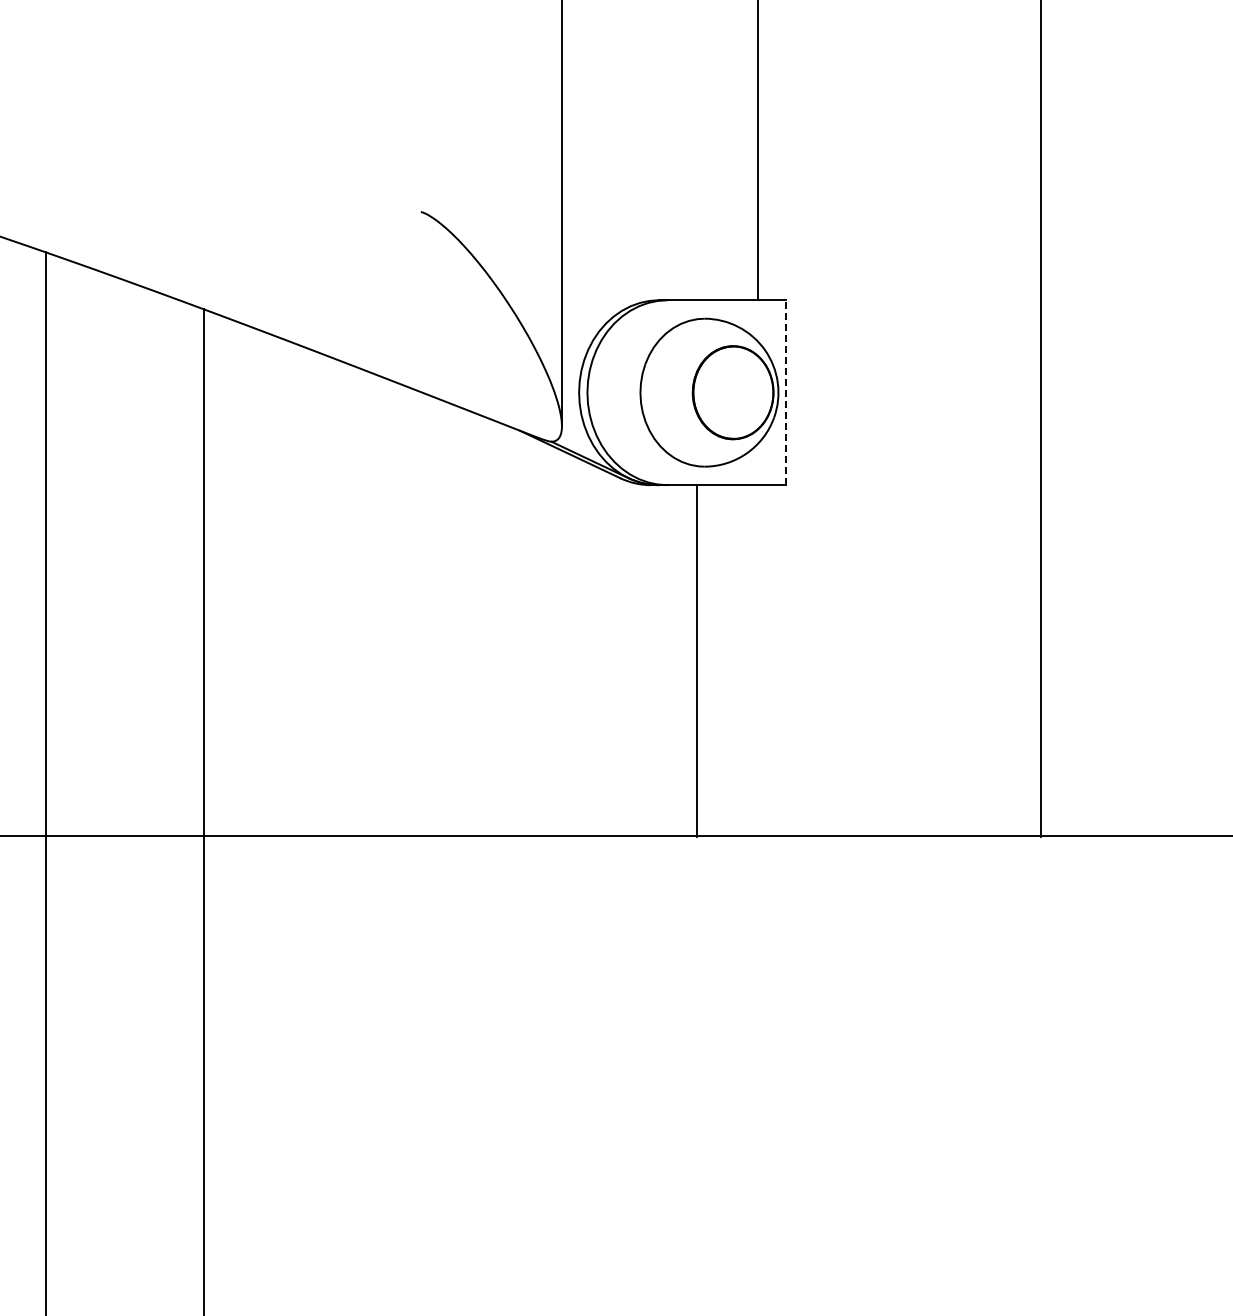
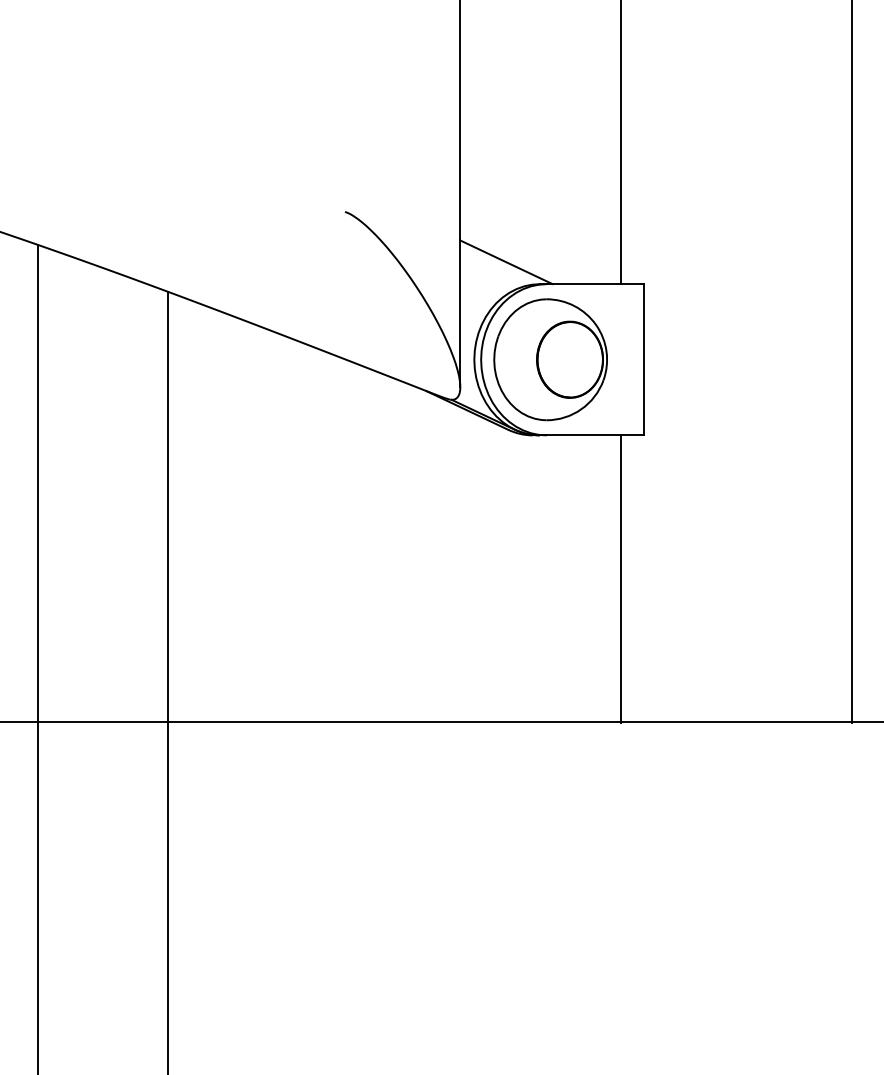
line: (617, 273) -> (505, 262), added
part: (709, 392) -> (550, 359), moved
line: (786, 392) -> (643, 359), dashed -> solid
line: (697, 660) -> (621, 578), moved

